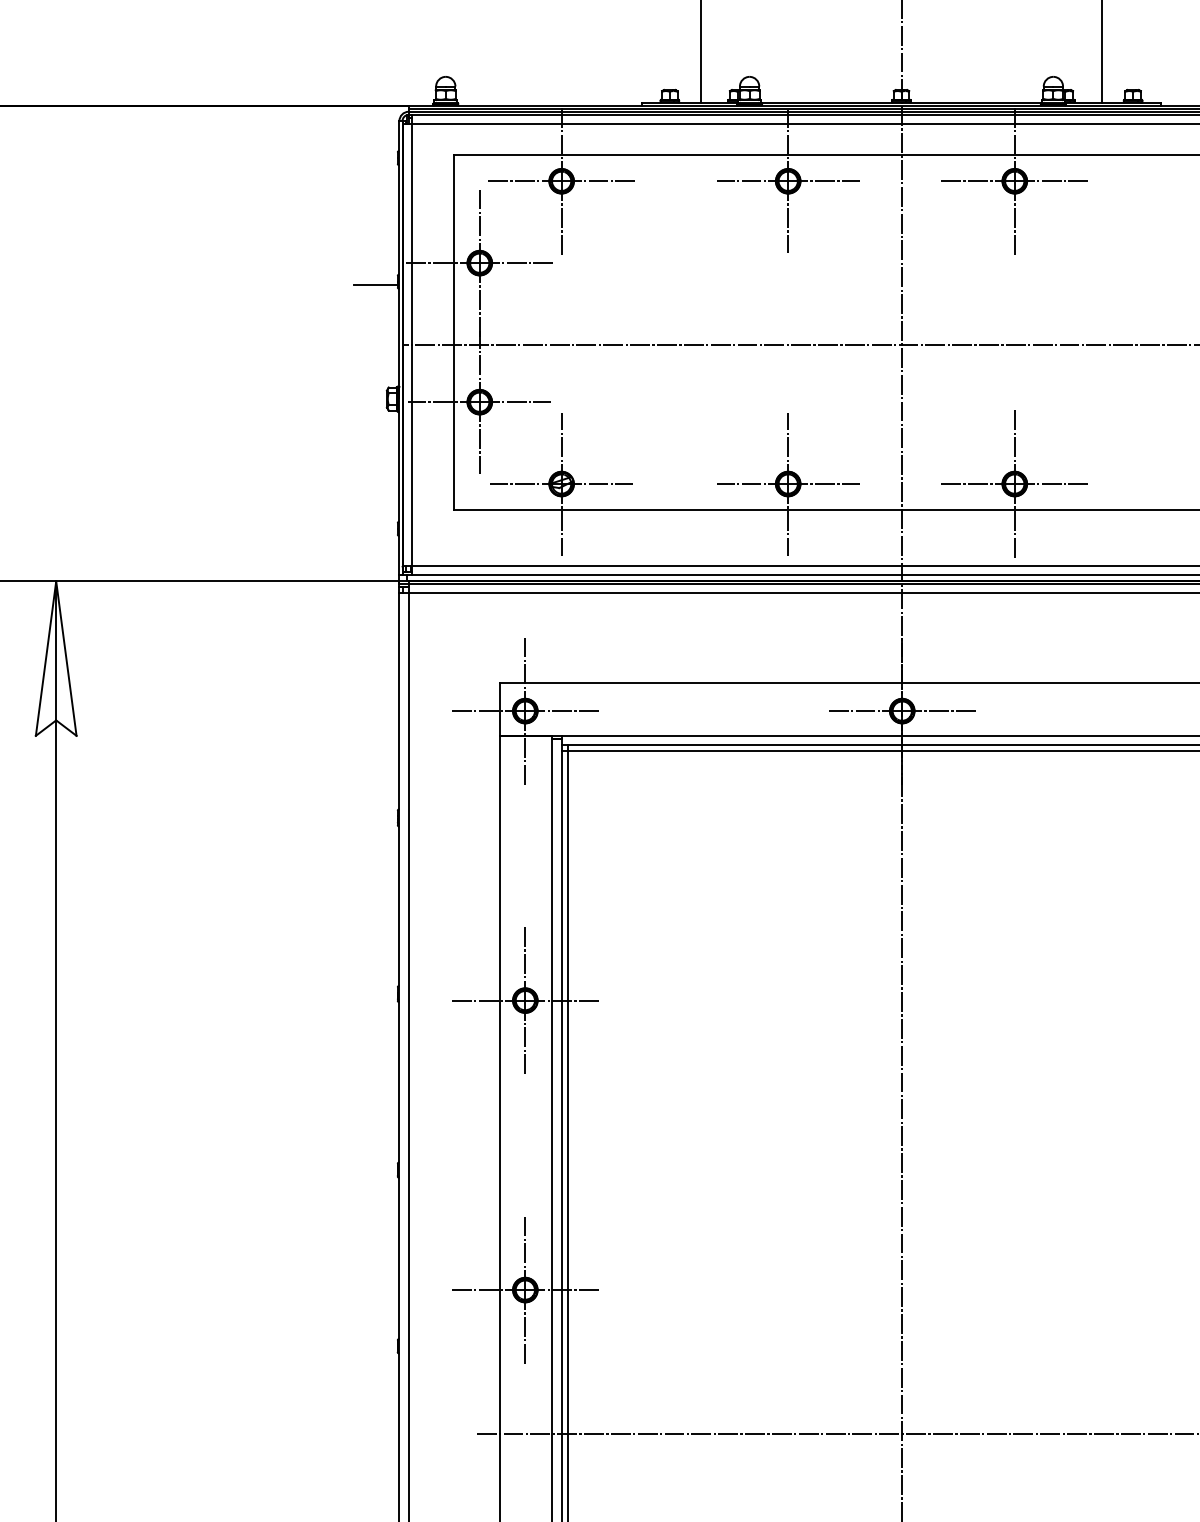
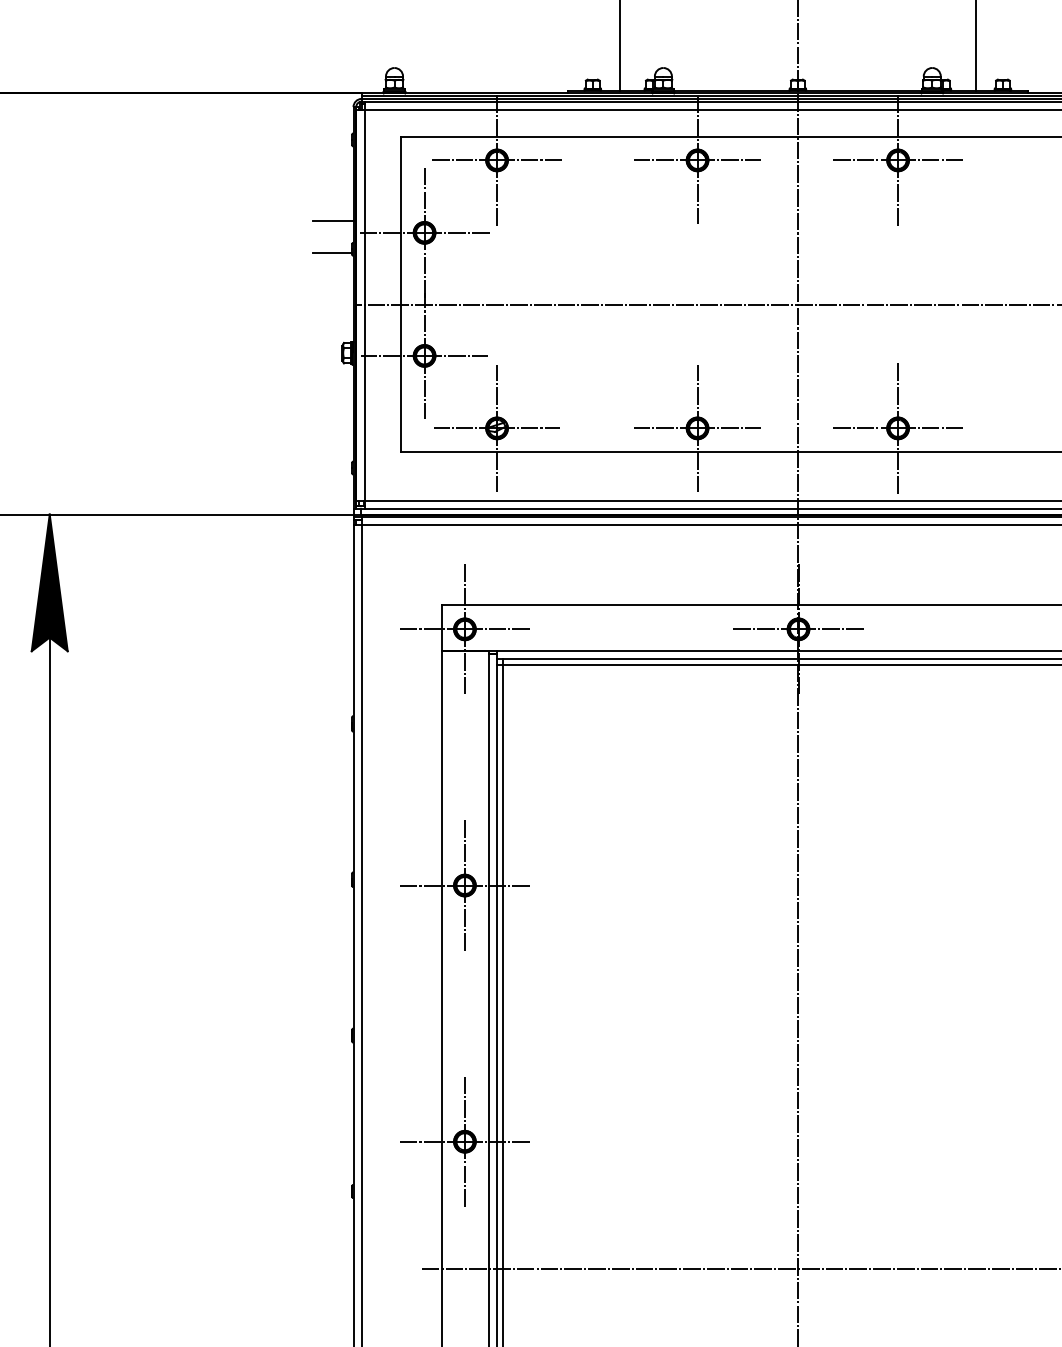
line: (376, 250) -> (333, 221), added
fill: (55, 658) -> (49, 582), added

